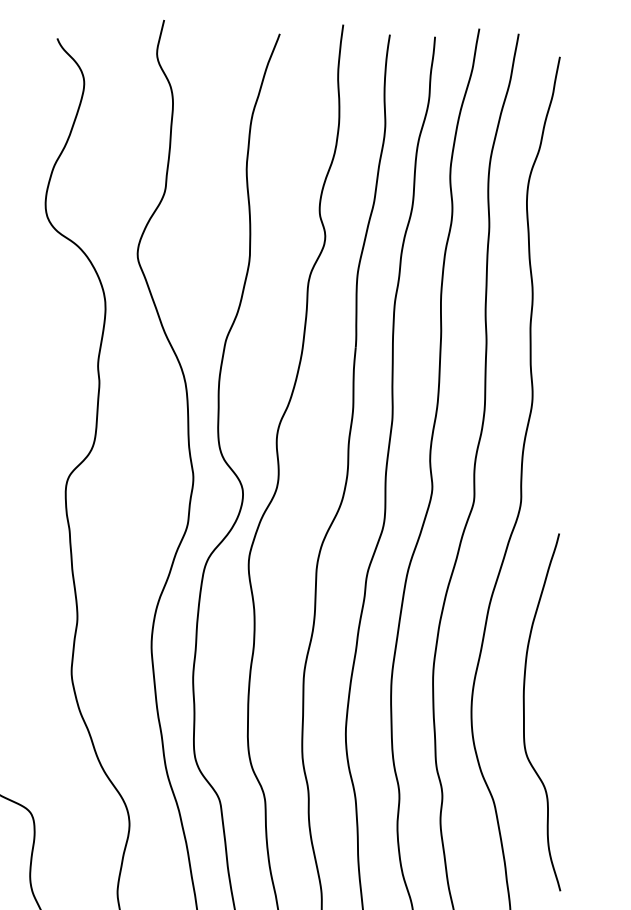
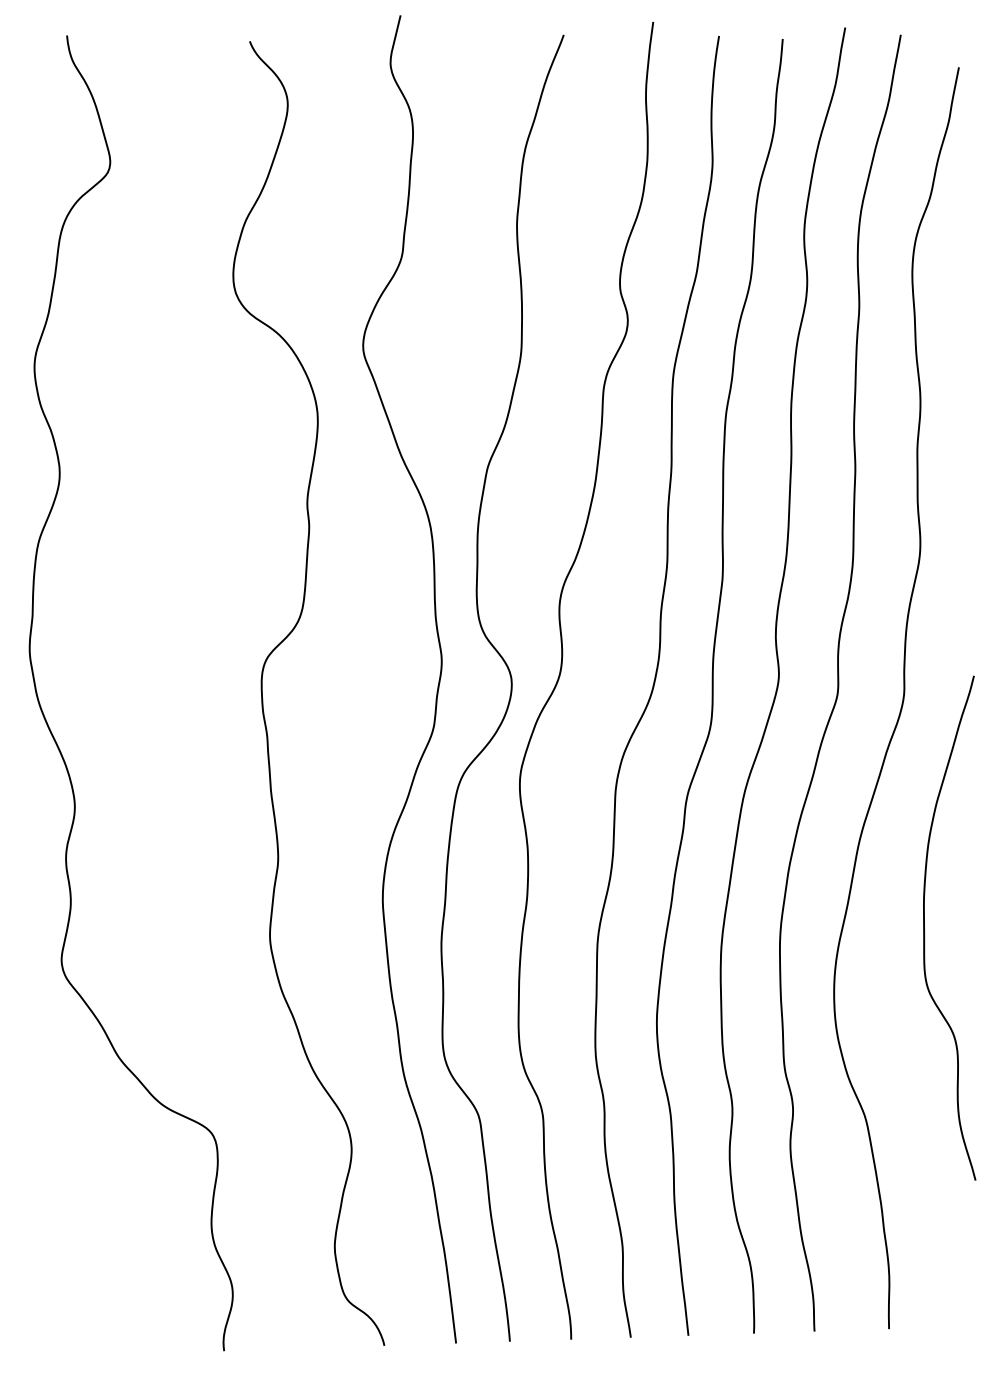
curve: (524, 711) -> (924, 927), moved

